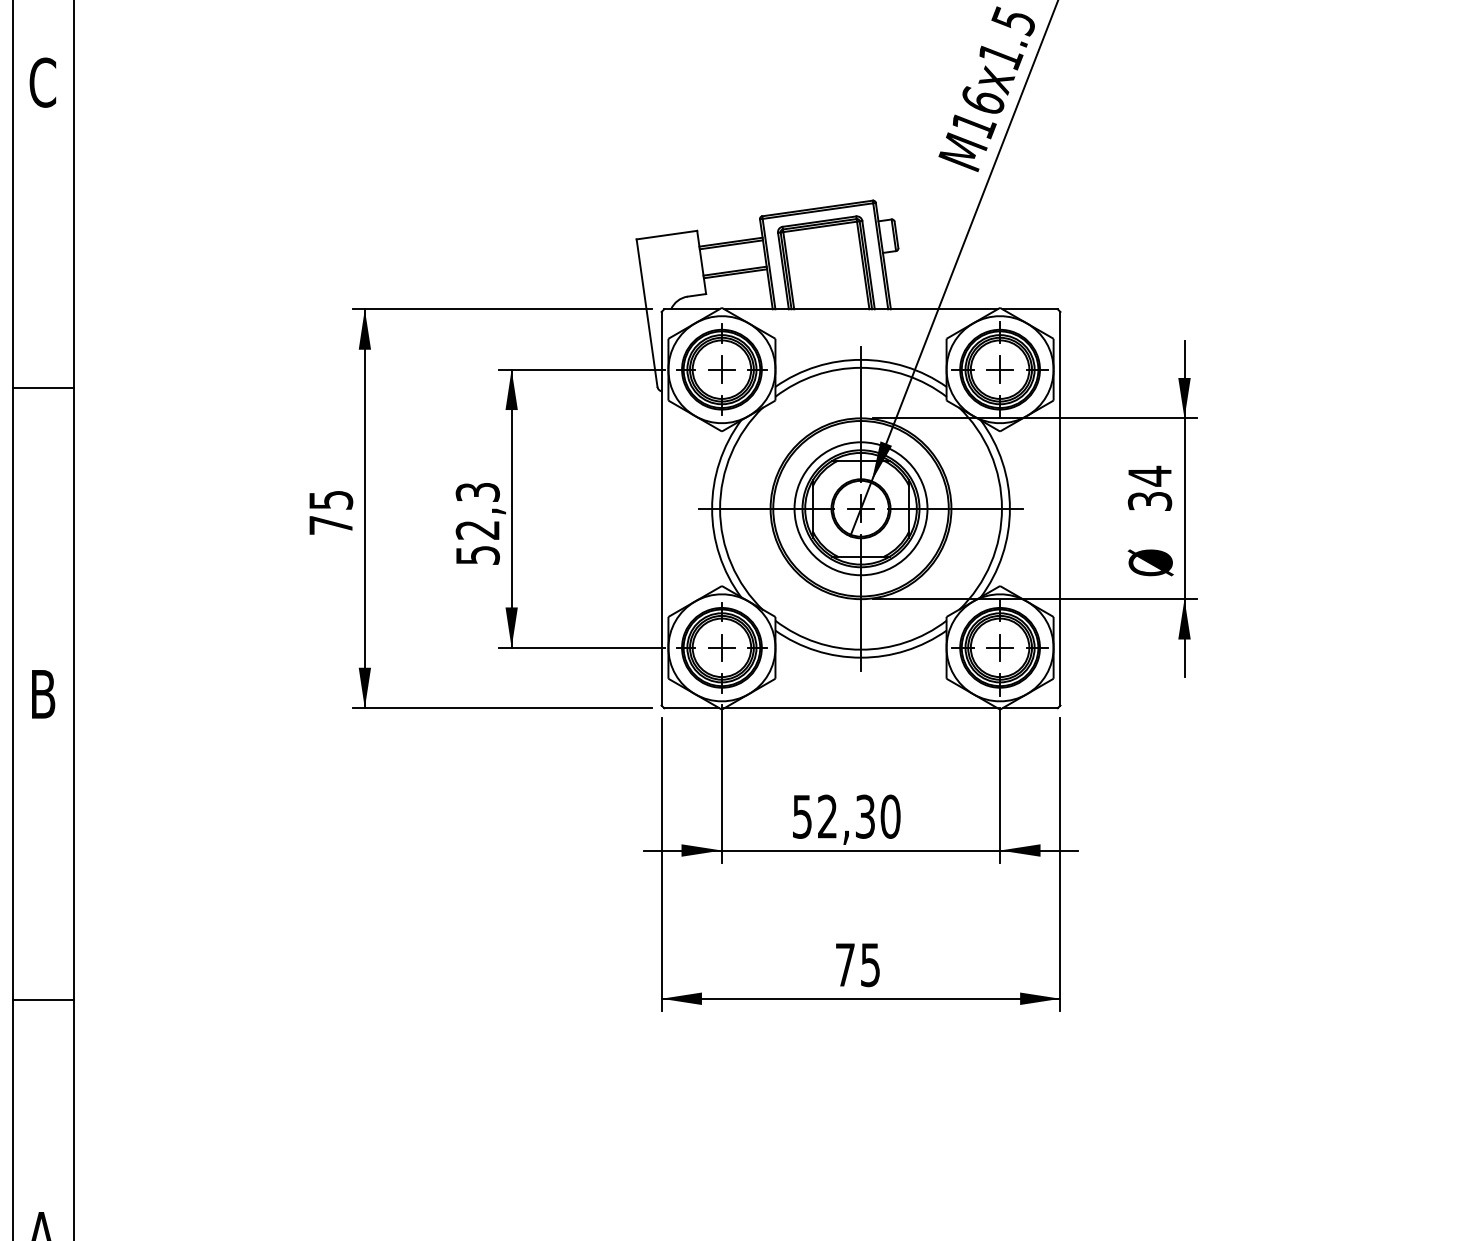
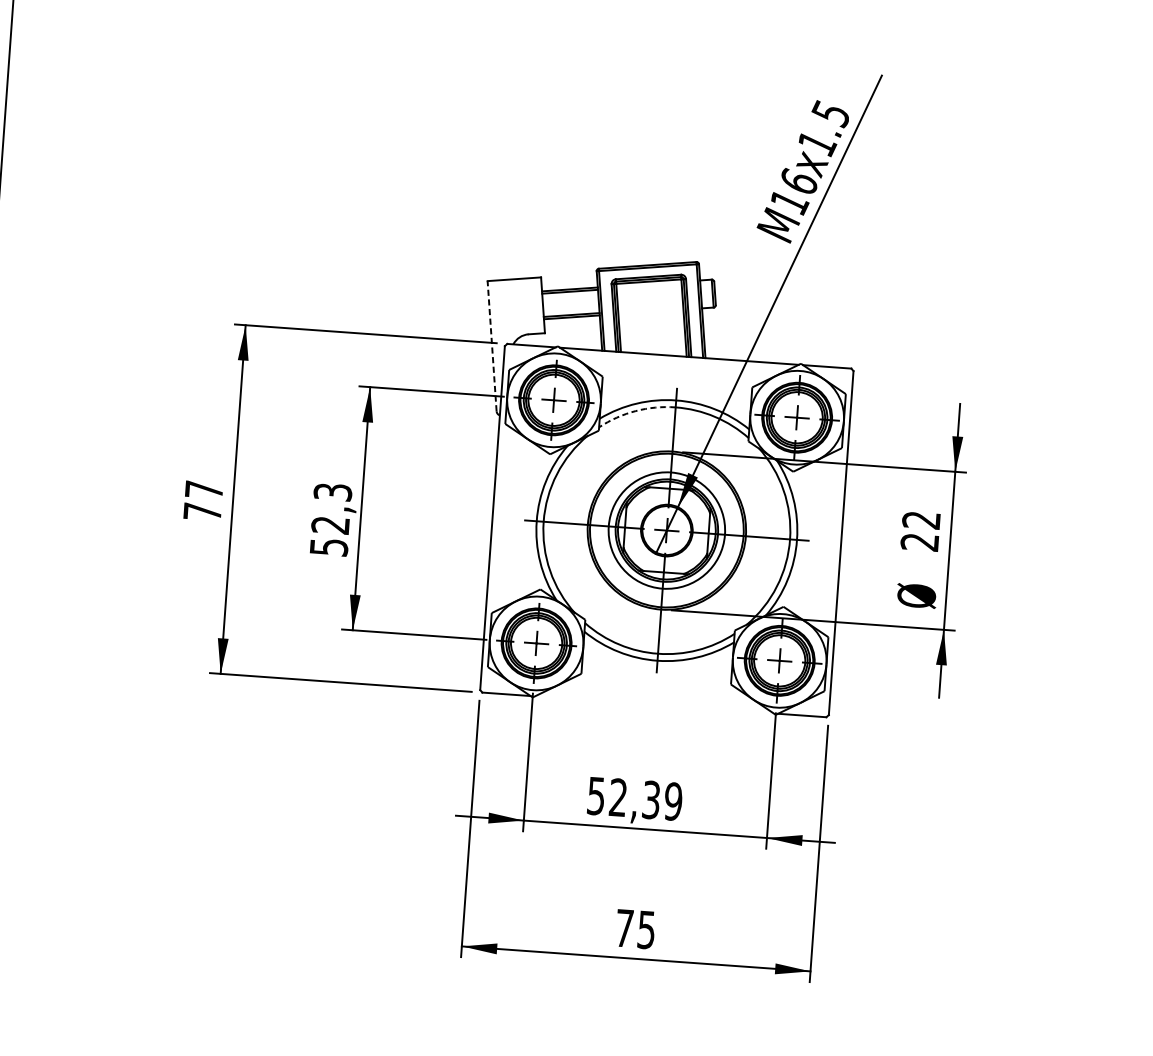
line: (646, 312) -> (491, 345), solid -> dashed
arc: (815, 375) -> (635, 411), solid -> dashed
text: (1149, 488) -> (920, 530), 34 -> 22
text: (331, 500) -> (204, 490), 75 -> 77
line: (860, 708) -> (653, 705), removed
text: (890, 816) -> (673, 801), 52,30 -> 52,39

